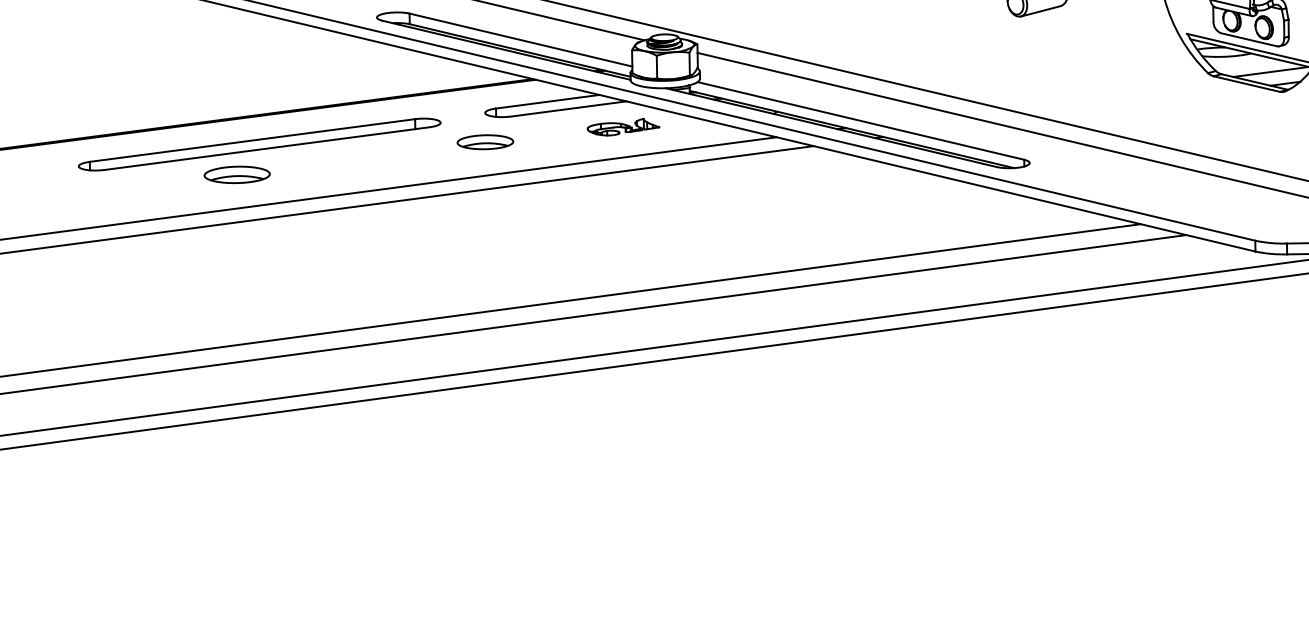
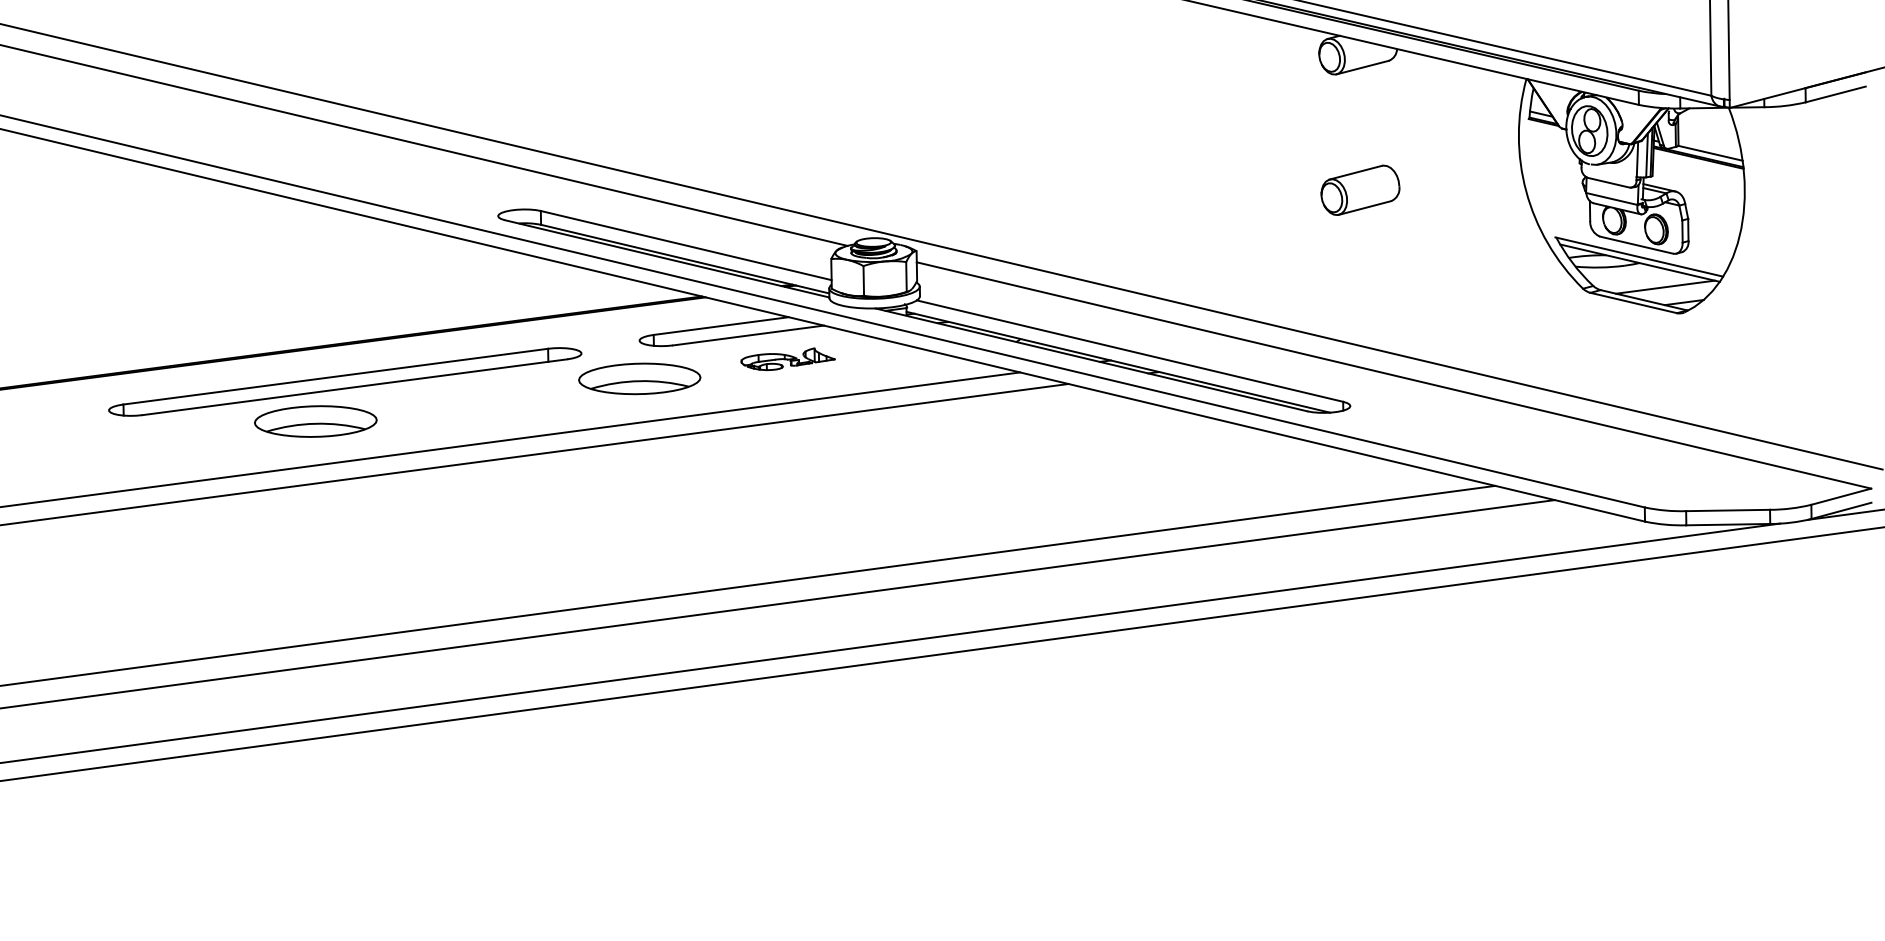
part: (623, 127) -> (787, 359), moved
part: (485, 141) -> (639, 378), size x1.67
part: (236, 174) -> (315, 421), size x1.43

